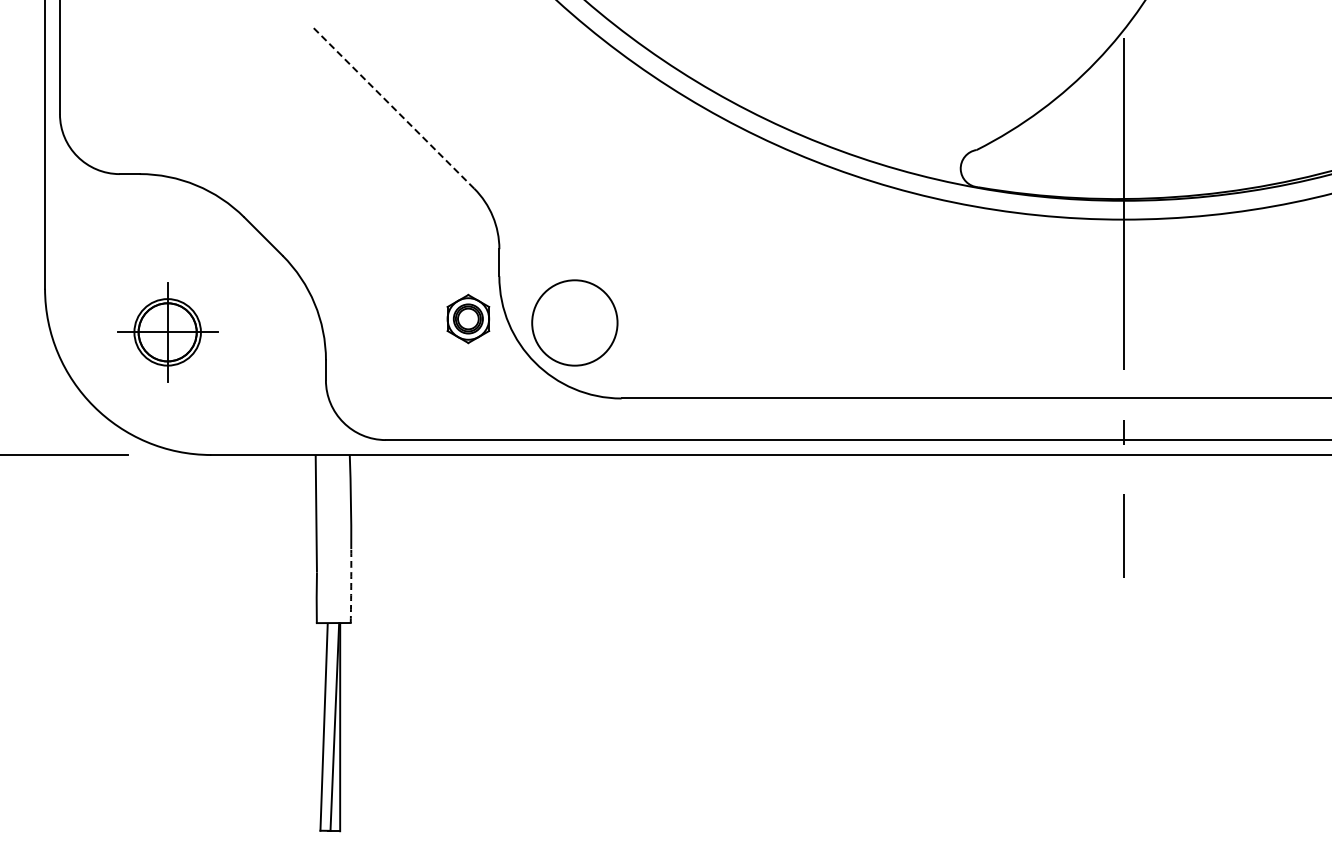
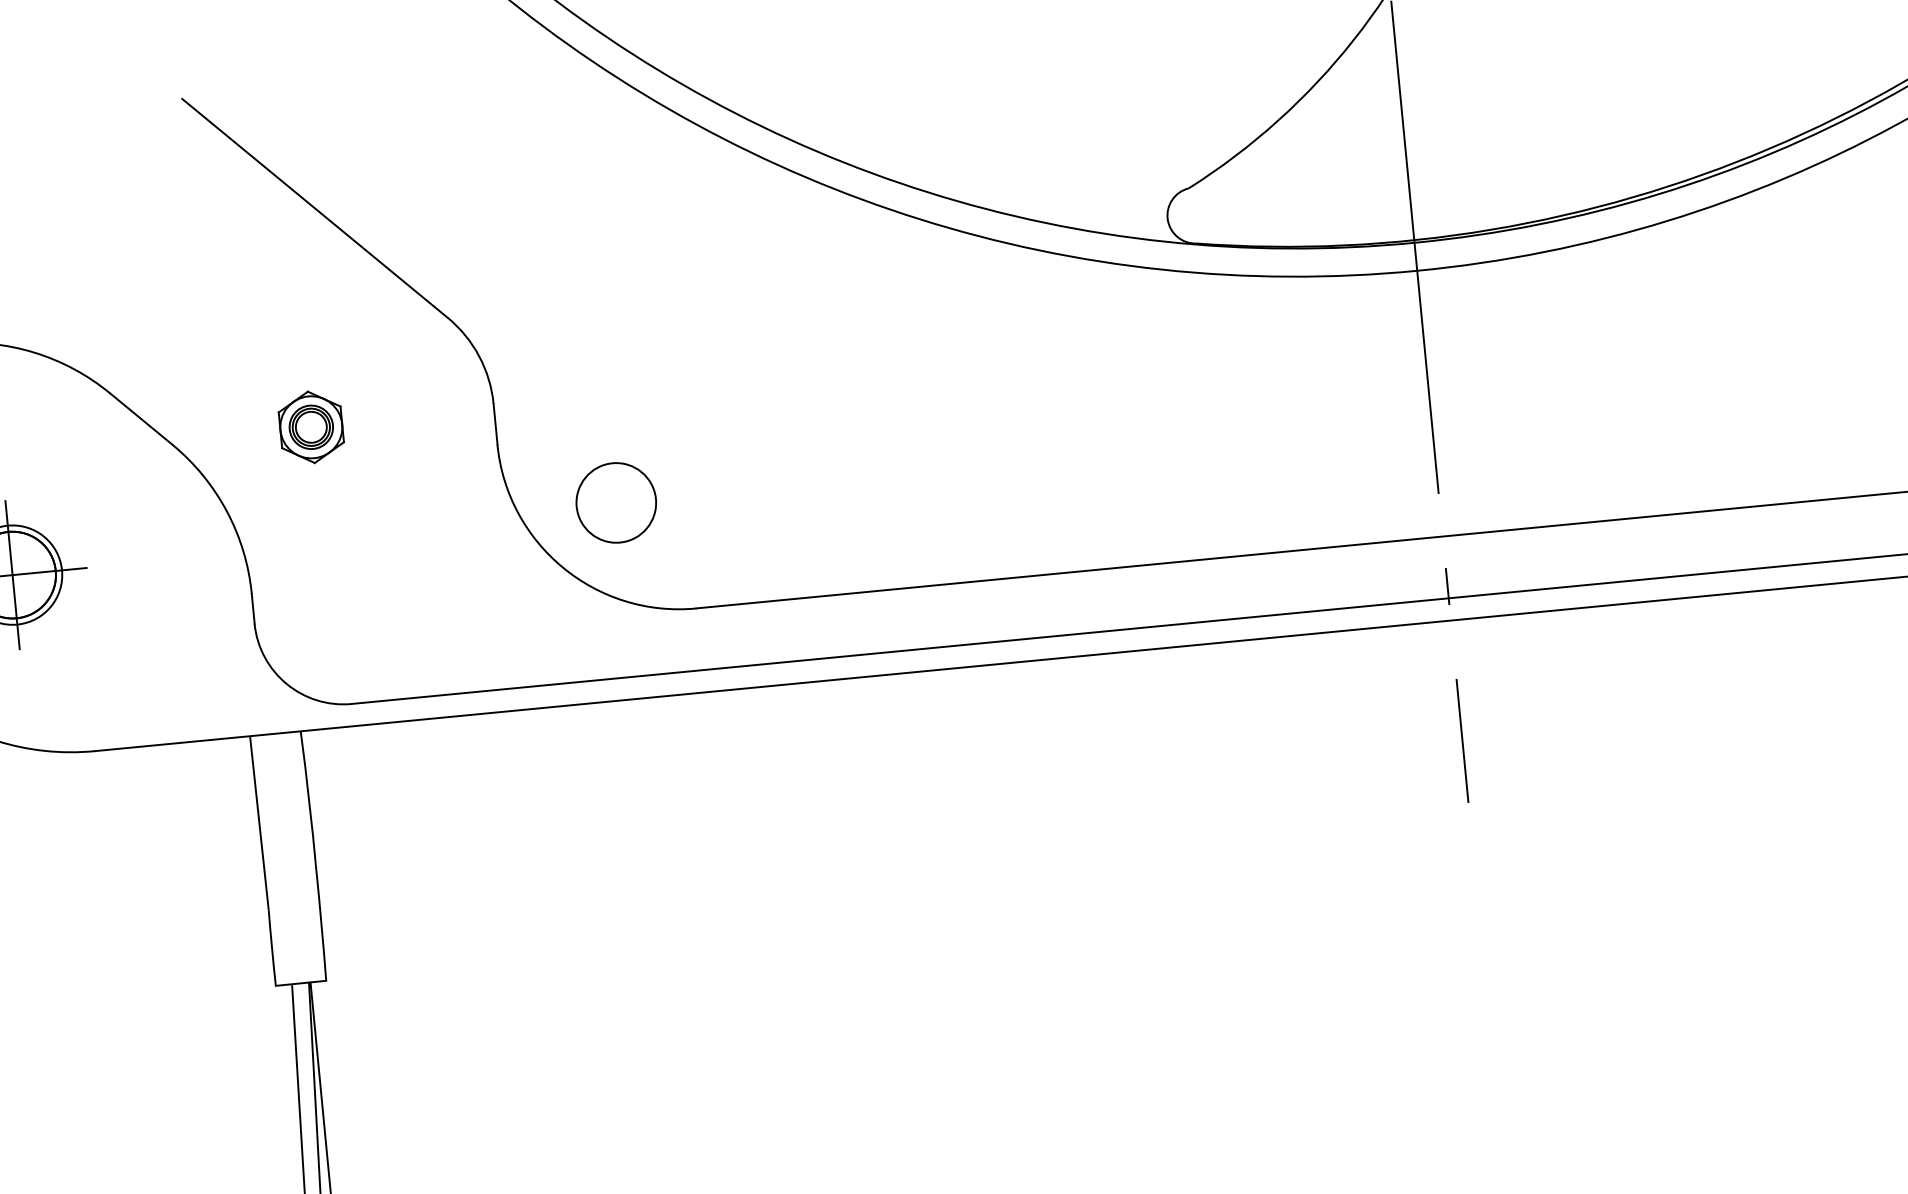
line: (392, 106) -> (314, 207), dashed -> solid
part: (468, 318) -> (311, 426), moved
circle: (574, 322) -> (615, 502), size x0.62
arc: (351, 586) -> (322, 926), dashed -> solid

